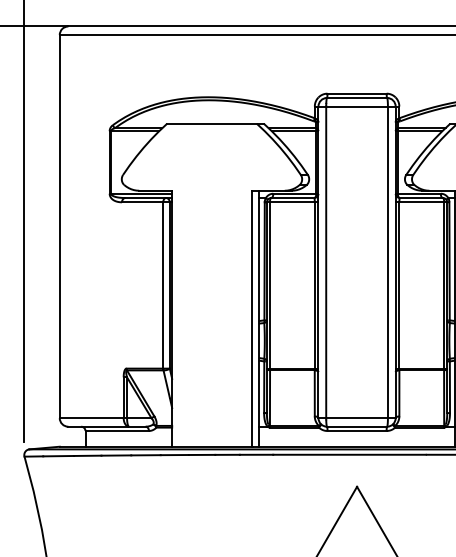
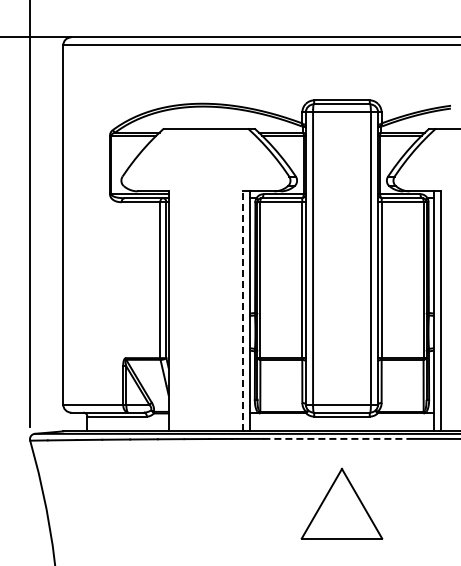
line: (252, 318) -> (243, 311), solid -> dashed
line: (349, 454) -> (334, 438), solid -> dashed

